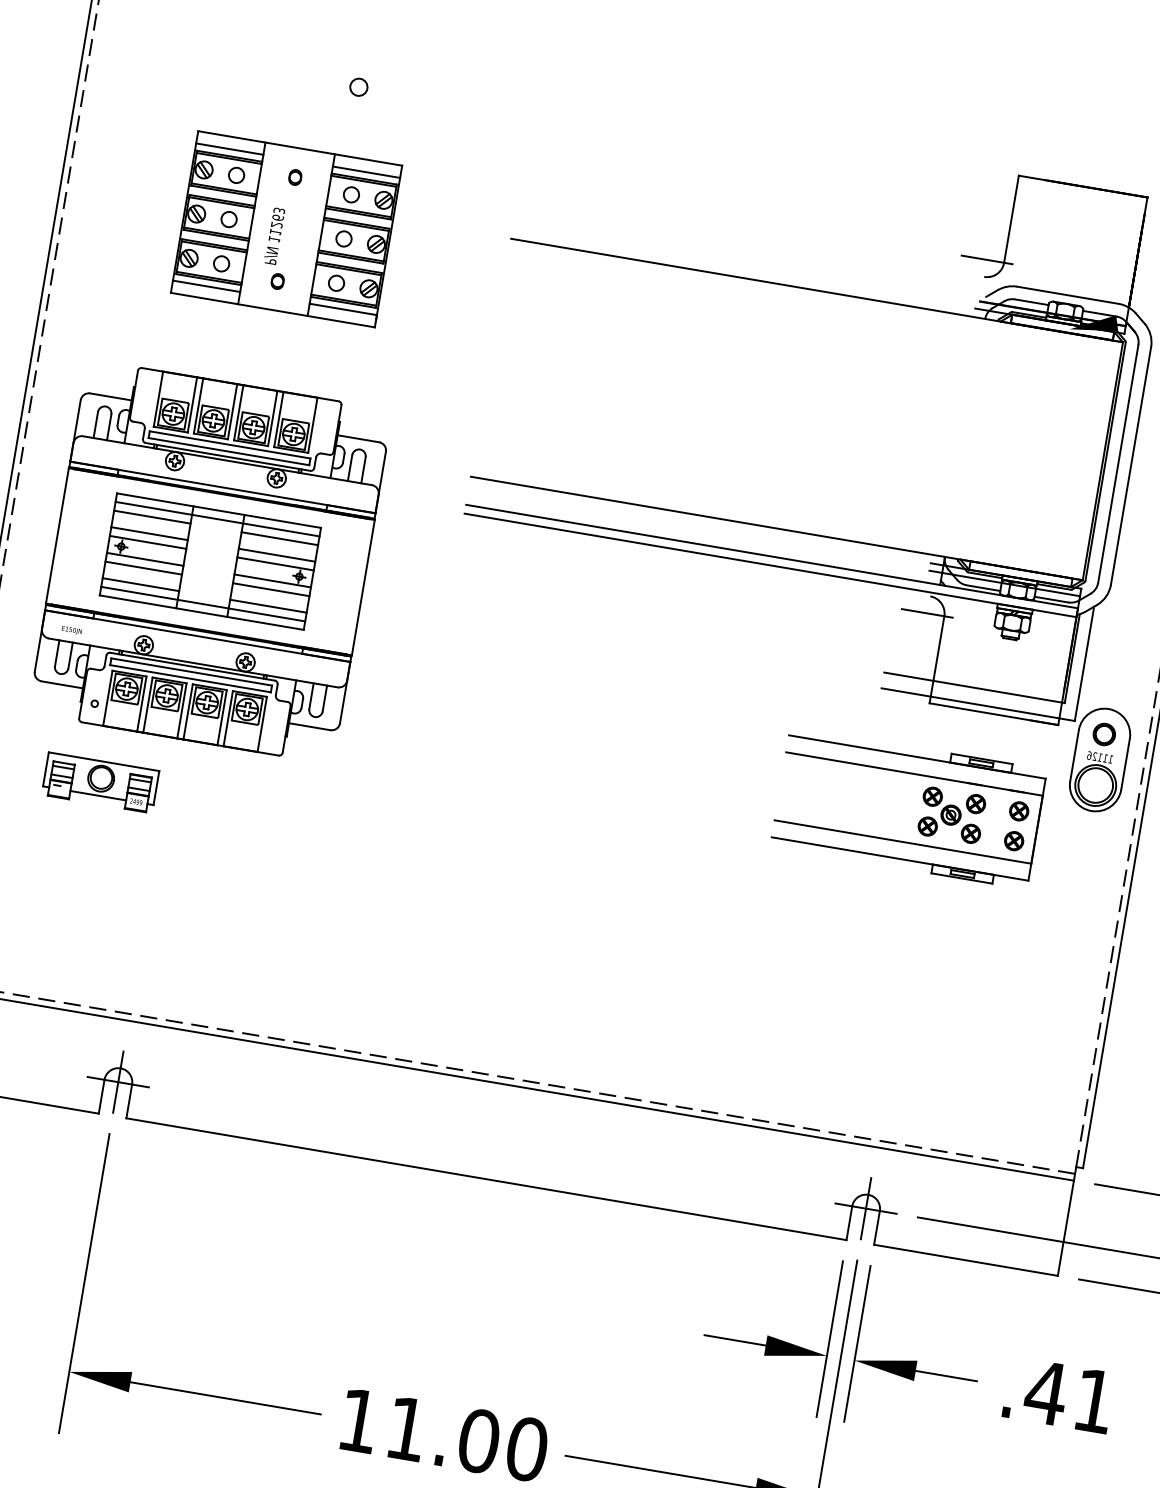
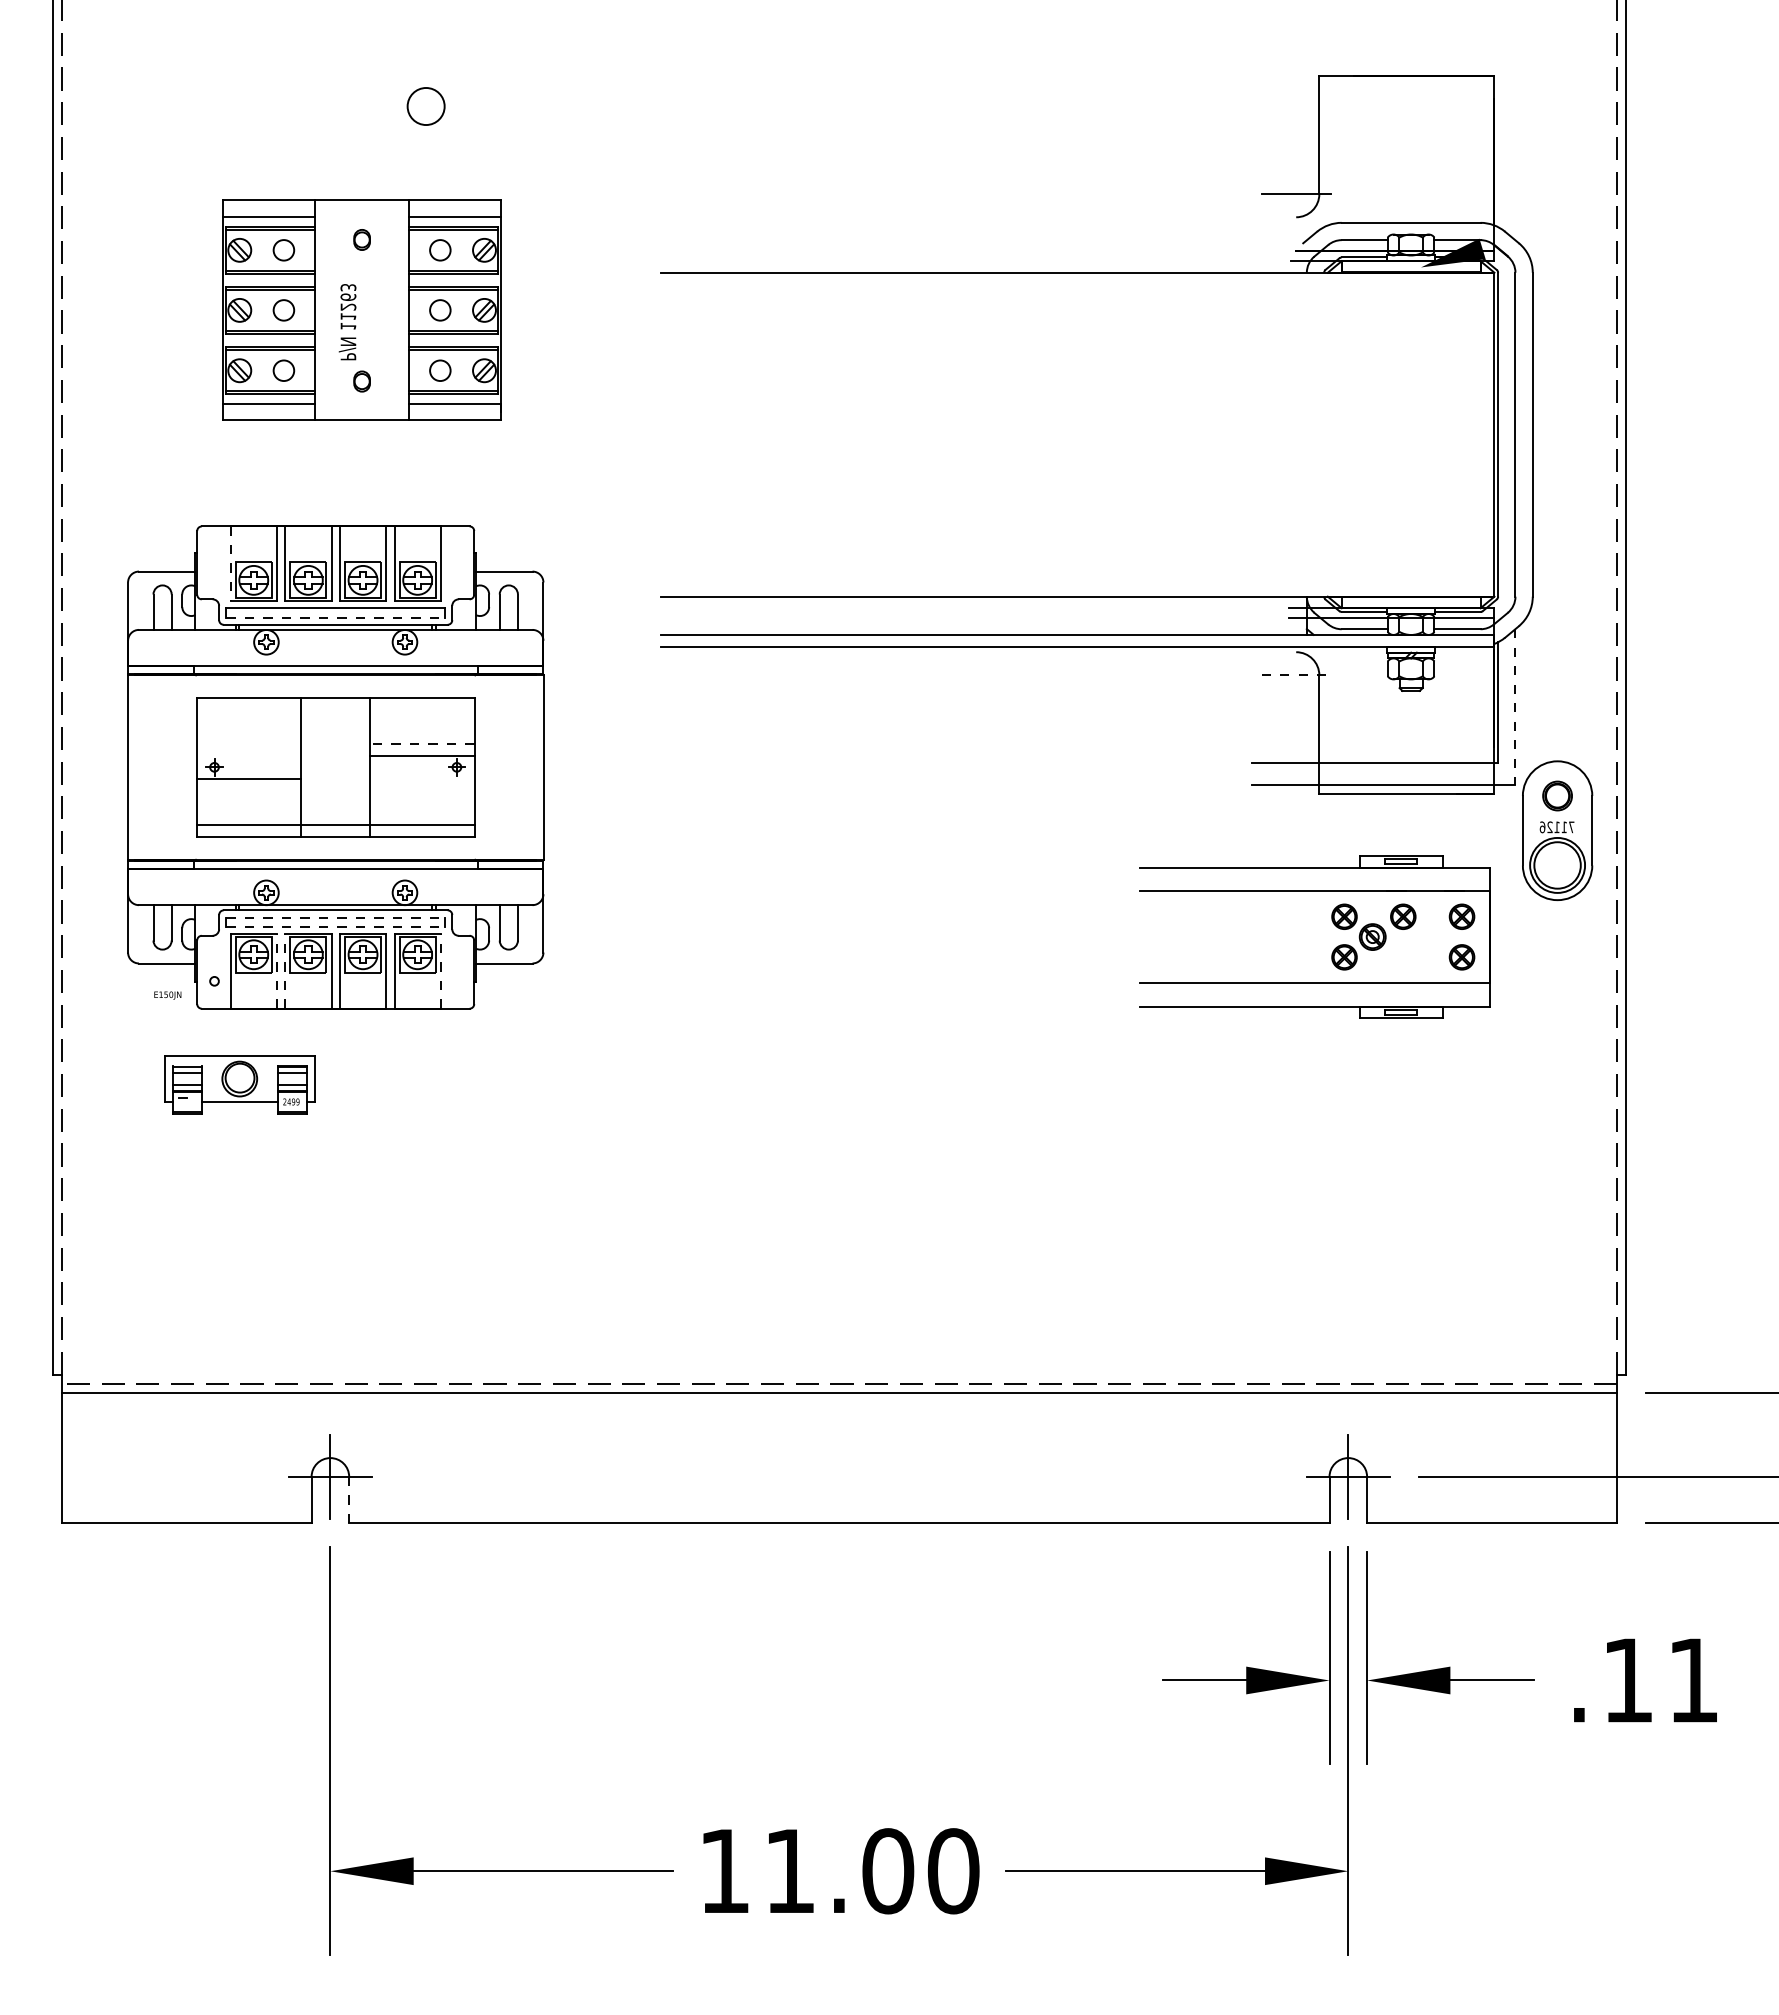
circle: (358, 86) -> (425, 105), size x1.6
line: (158, 398) -> (230, 563), solid -> dashed
line: (229, 451) -> (336, 617), solid -> dashed
line: (152, 517) -> (248, 721), removed
line: (217, 519) -> (335, 709), removed
line: (149, 533) -> (248, 743), removed
line: (279, 538) -> (422, 721), removed
line: (147, 542) -> (248, 755), removed
line: (277, 554) -> (422, 743), solid -> dashed
line: (143, 567) -> (248, 790), removed
line: (272, 580) -> (422, 778), removed
line: (140, 584) -> (248, 813), removed
line: (271, 589) -> (422, 790), removed
line: (268, 606) -> (422, 813), removed
line: (927, 613) -> (1296, 675), solid -> dashed
text: (71, 630) -> (167, 995), moved
line: (1084, 663) -> (1515, 706), solid -> dashed
line: (192, 672) -> (336, 917), solid -> dashed
line: (191, 678) -> (336, 926), solid -> dashed
line: (141, 704) -> (276, 971), solid -> dashed
line: (148, 705) -> (285, 971), solid -> dashed
line: (261, 724) -> (440, 971), solid -> dashed
text: (1110, 759) -> (1571, 827), 11126 -> 71126
part: (971, 833) -> (1403, 957), removed
line: (129, 1101) -> (349, 1499), solid -> dashed
text: (1045, 1392) -> (1627, 1680), .41 -> .11

